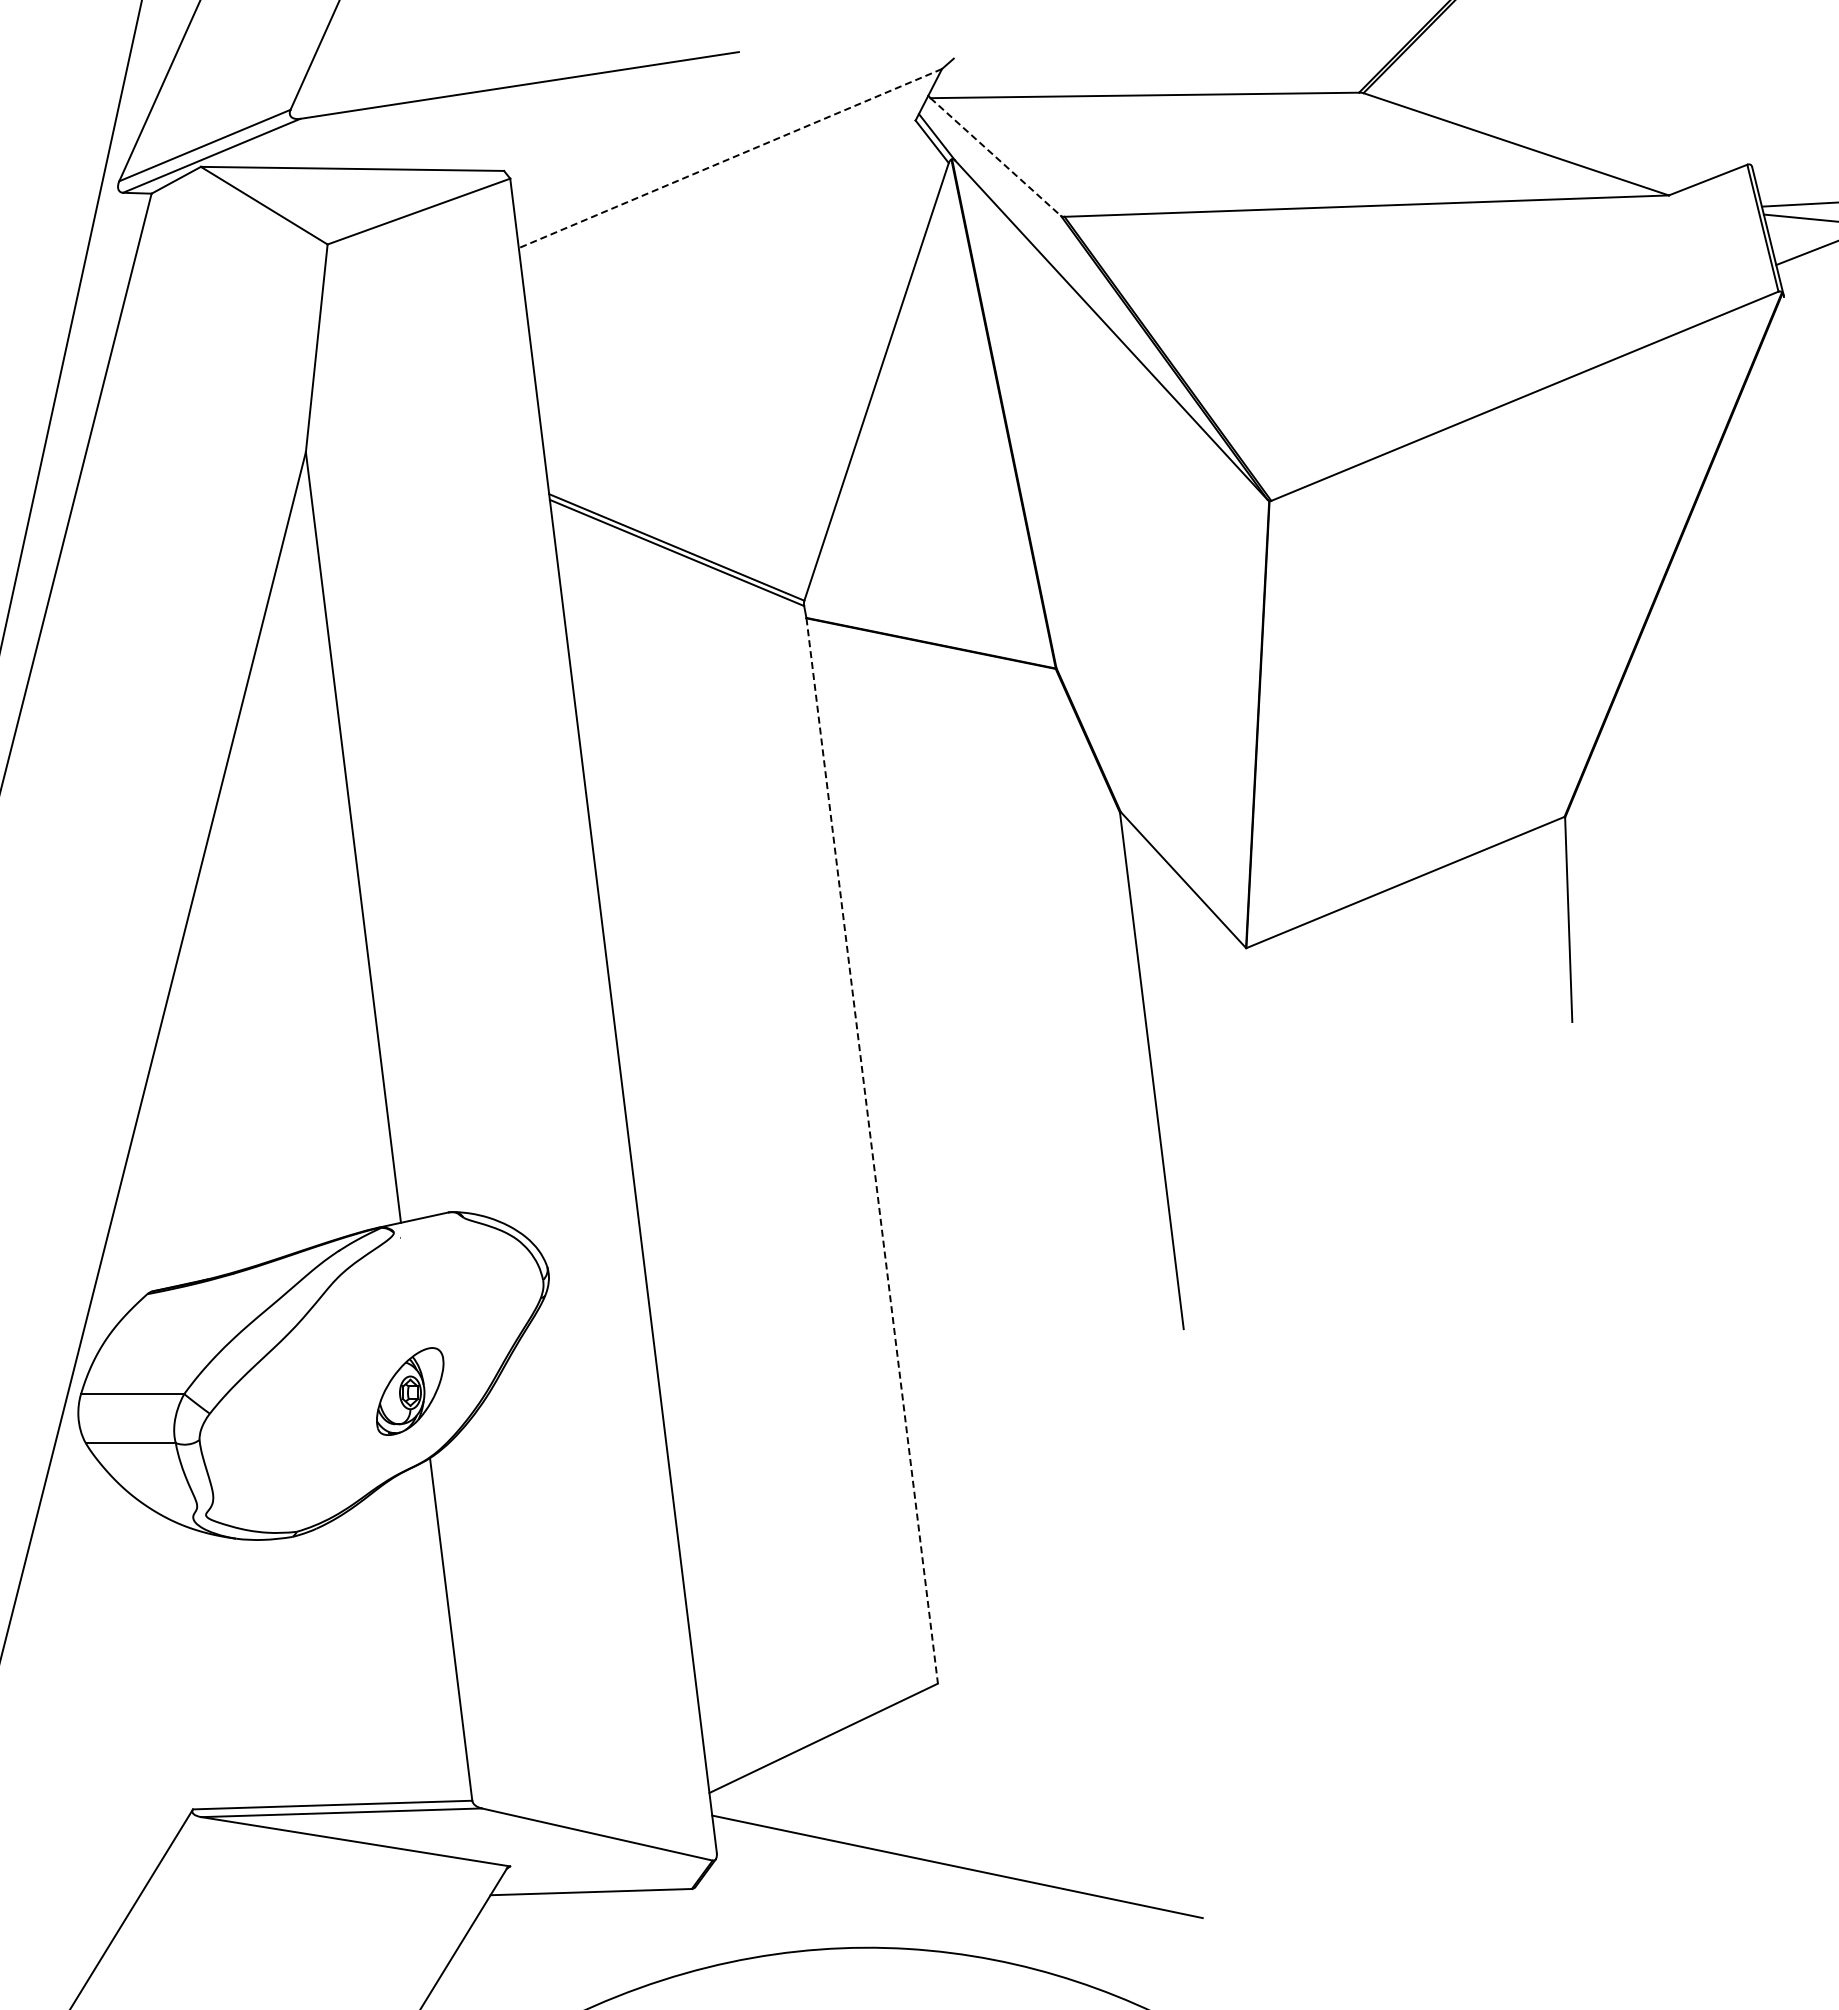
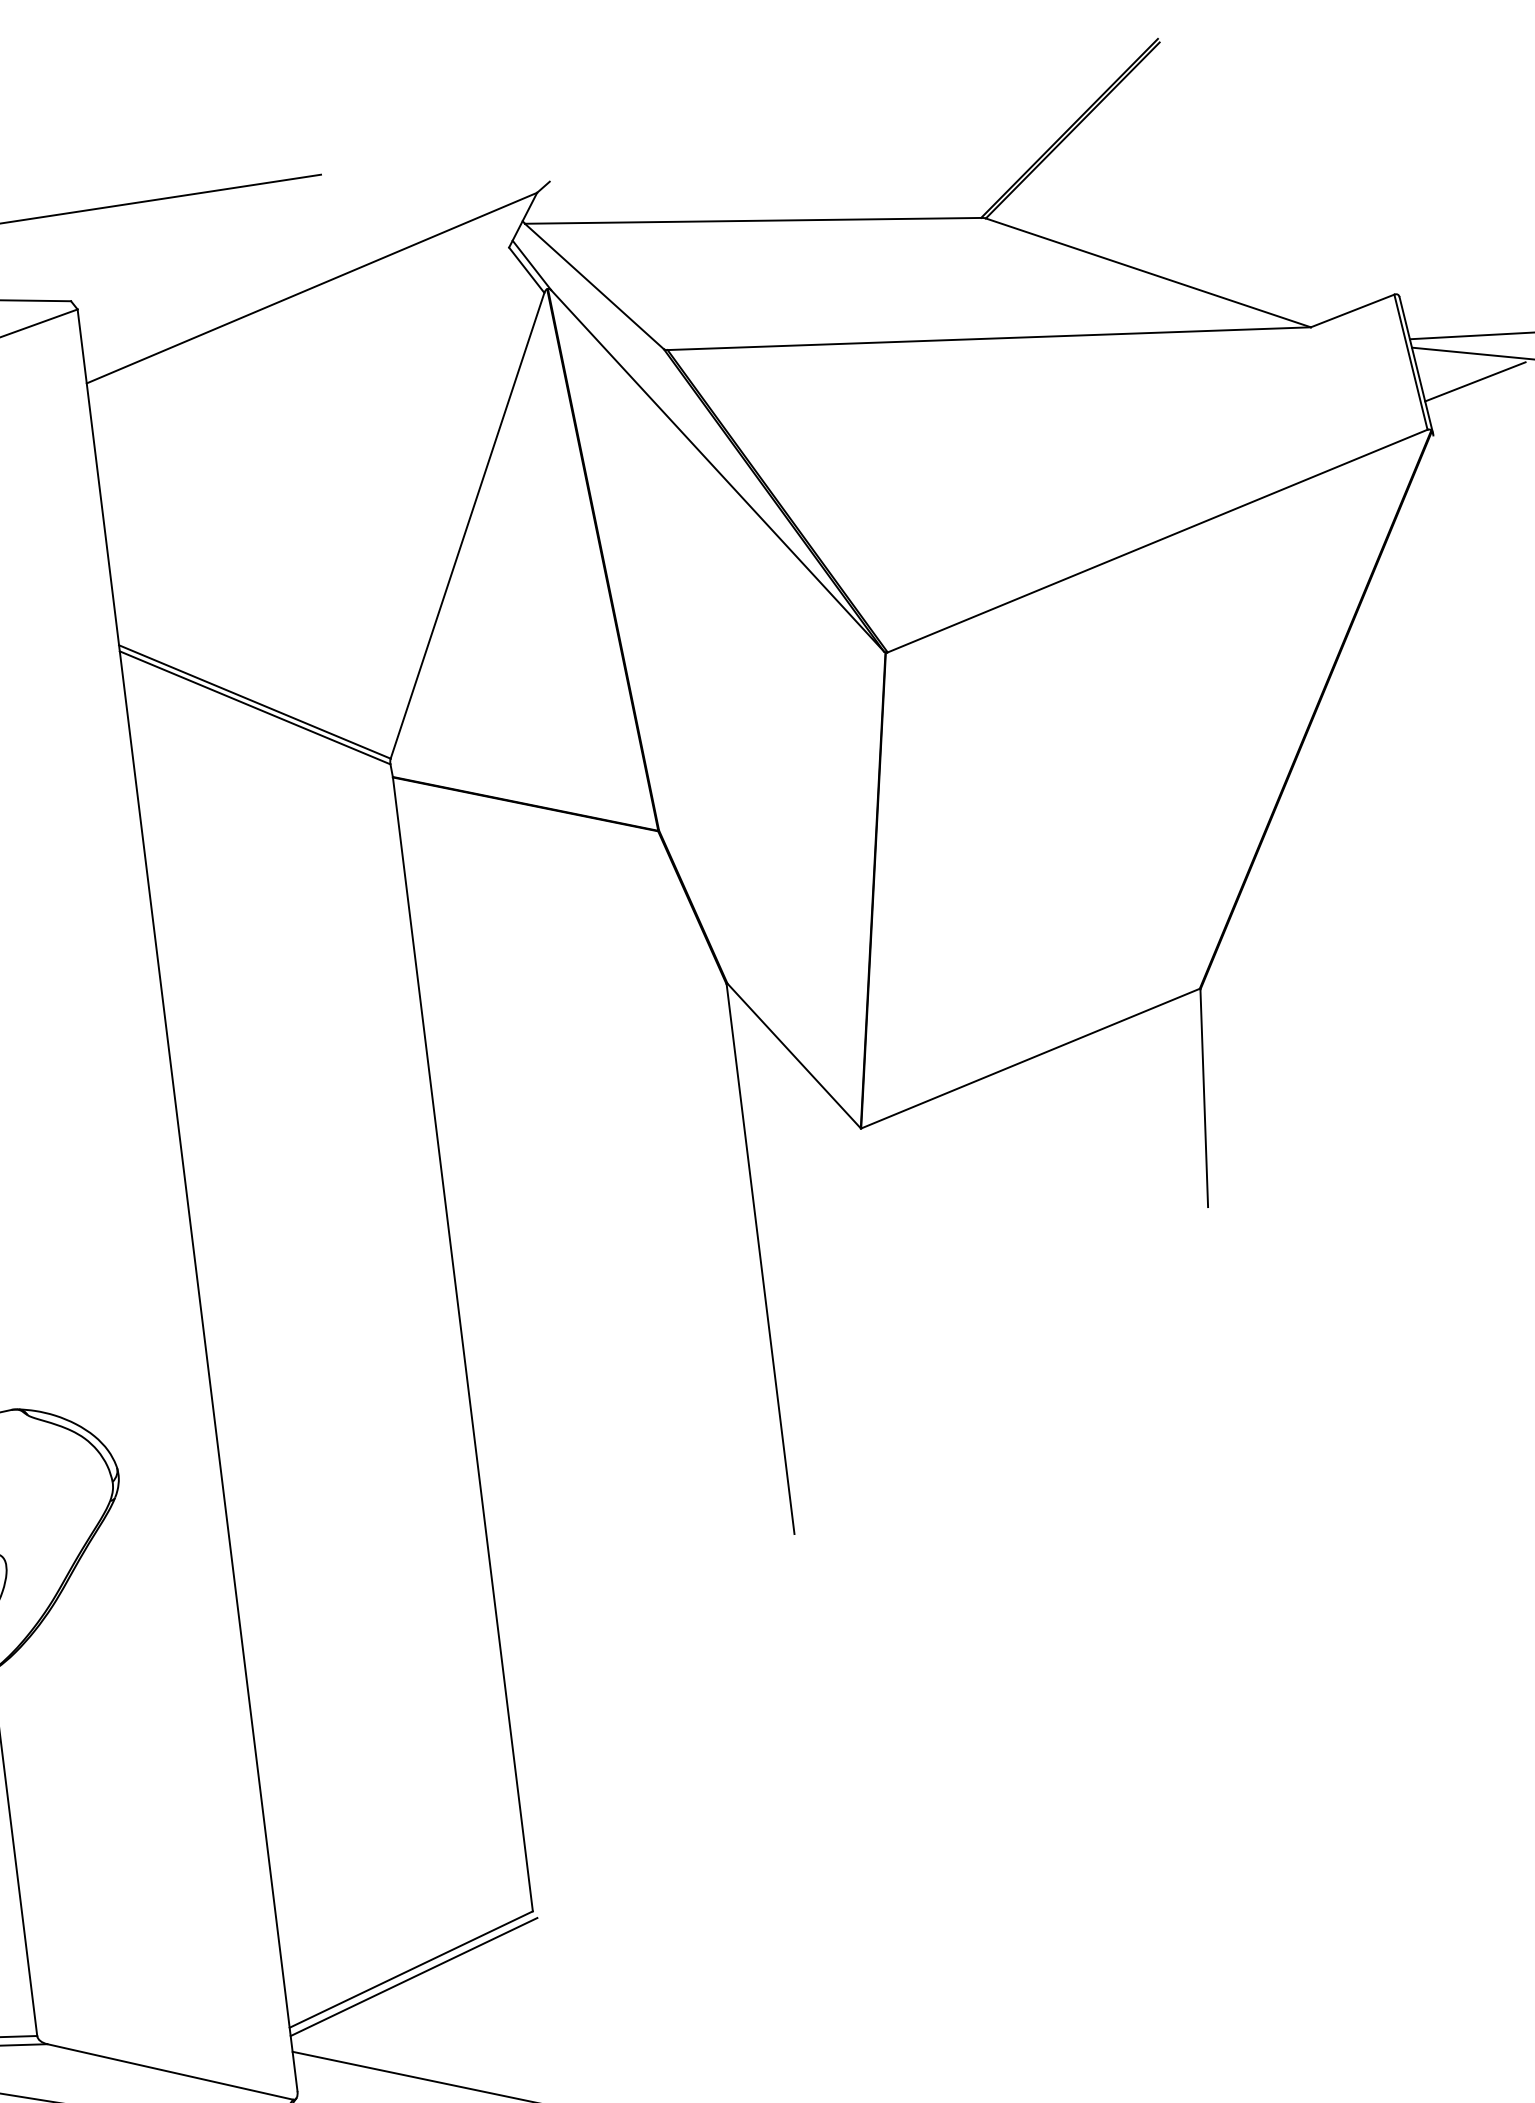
line: (995, 157) -> (594, 286), dashed -> solid
line: (730, 158) -> (312, 287), dashed -> solid
line: (872, 1151) -> (463, 1344), dashed -> solid
line: (826, 1744) -> (414, 1976), added

